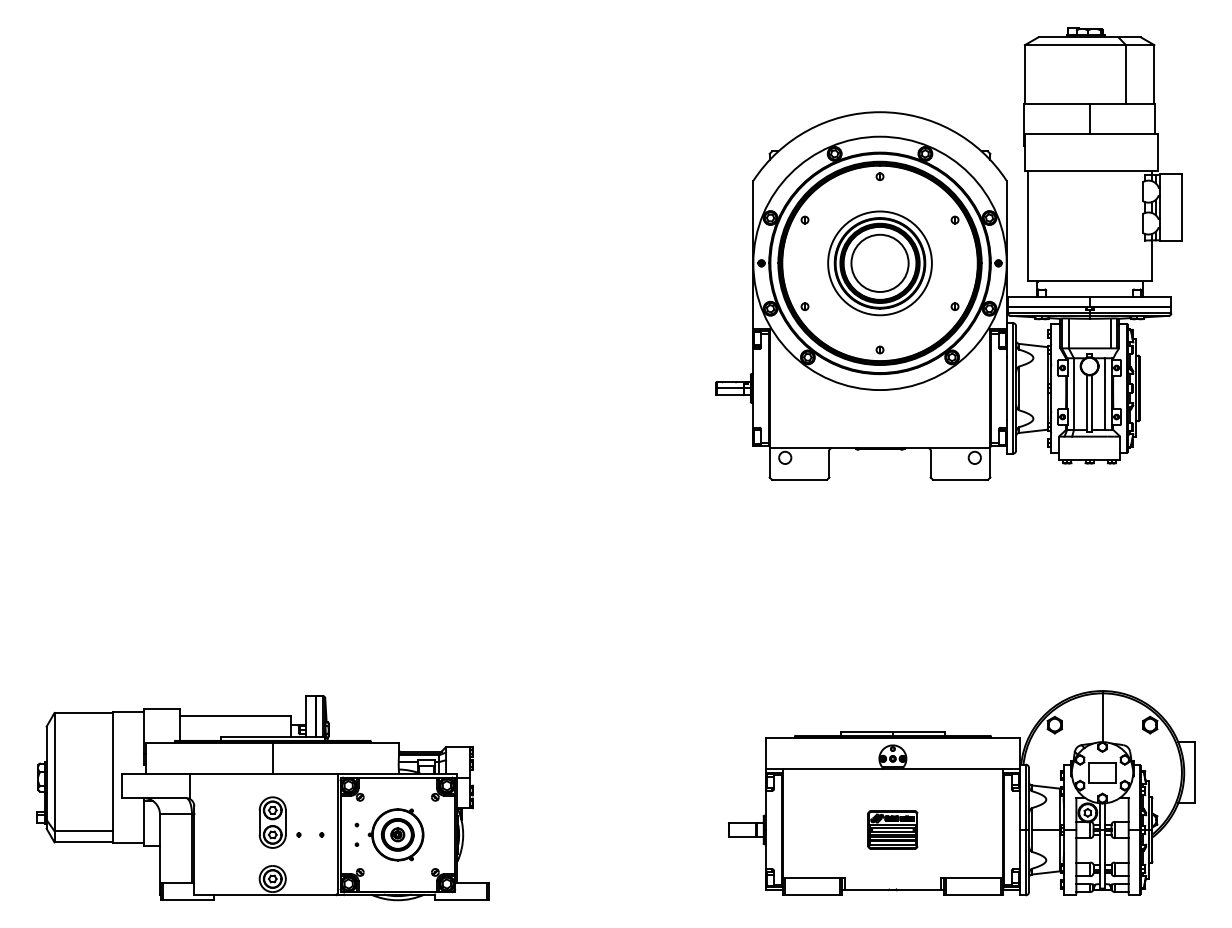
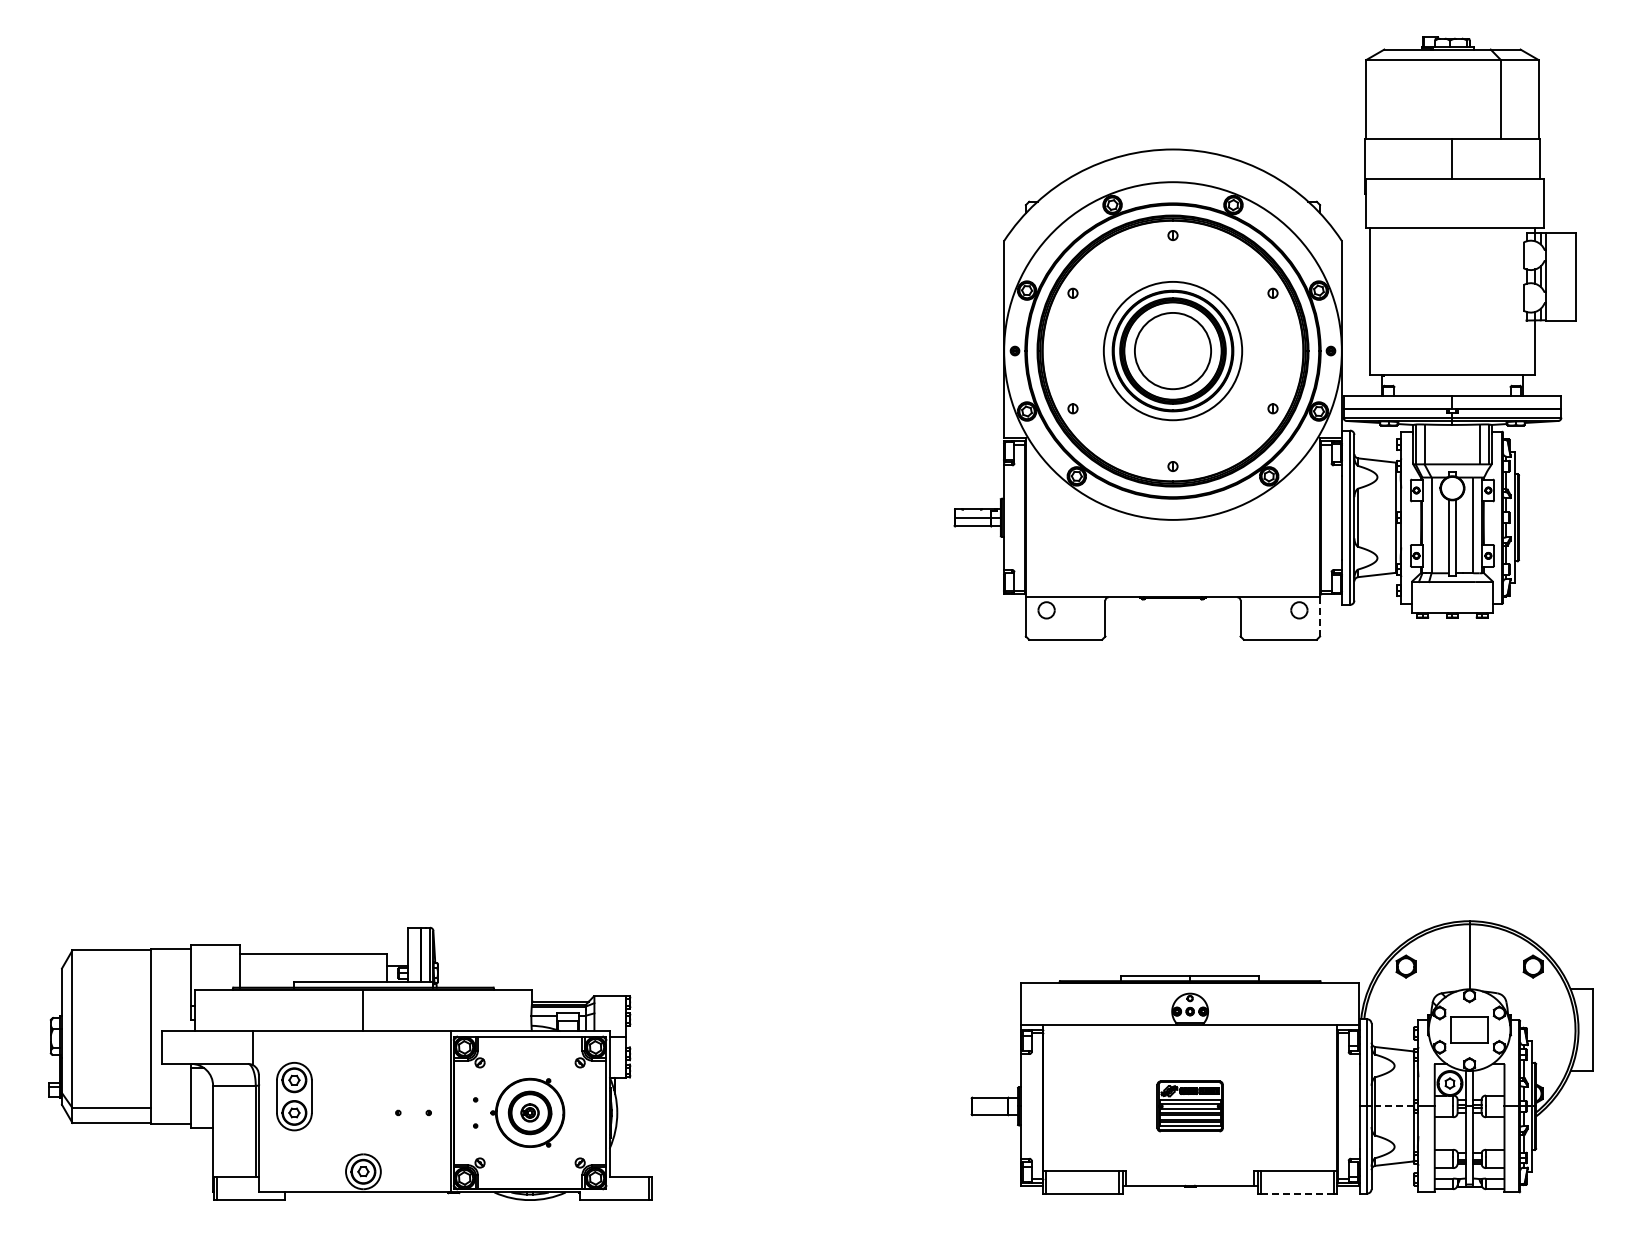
line: (990, 462) -> (1320, 616), solid -> dashed
part: (272, 822) -> (294, 1096), moved
line: (1046, 830) -> (1394, 1106), solid -> dashed
line: (972, 895) -> (1296, 1193), solid -> dashed

